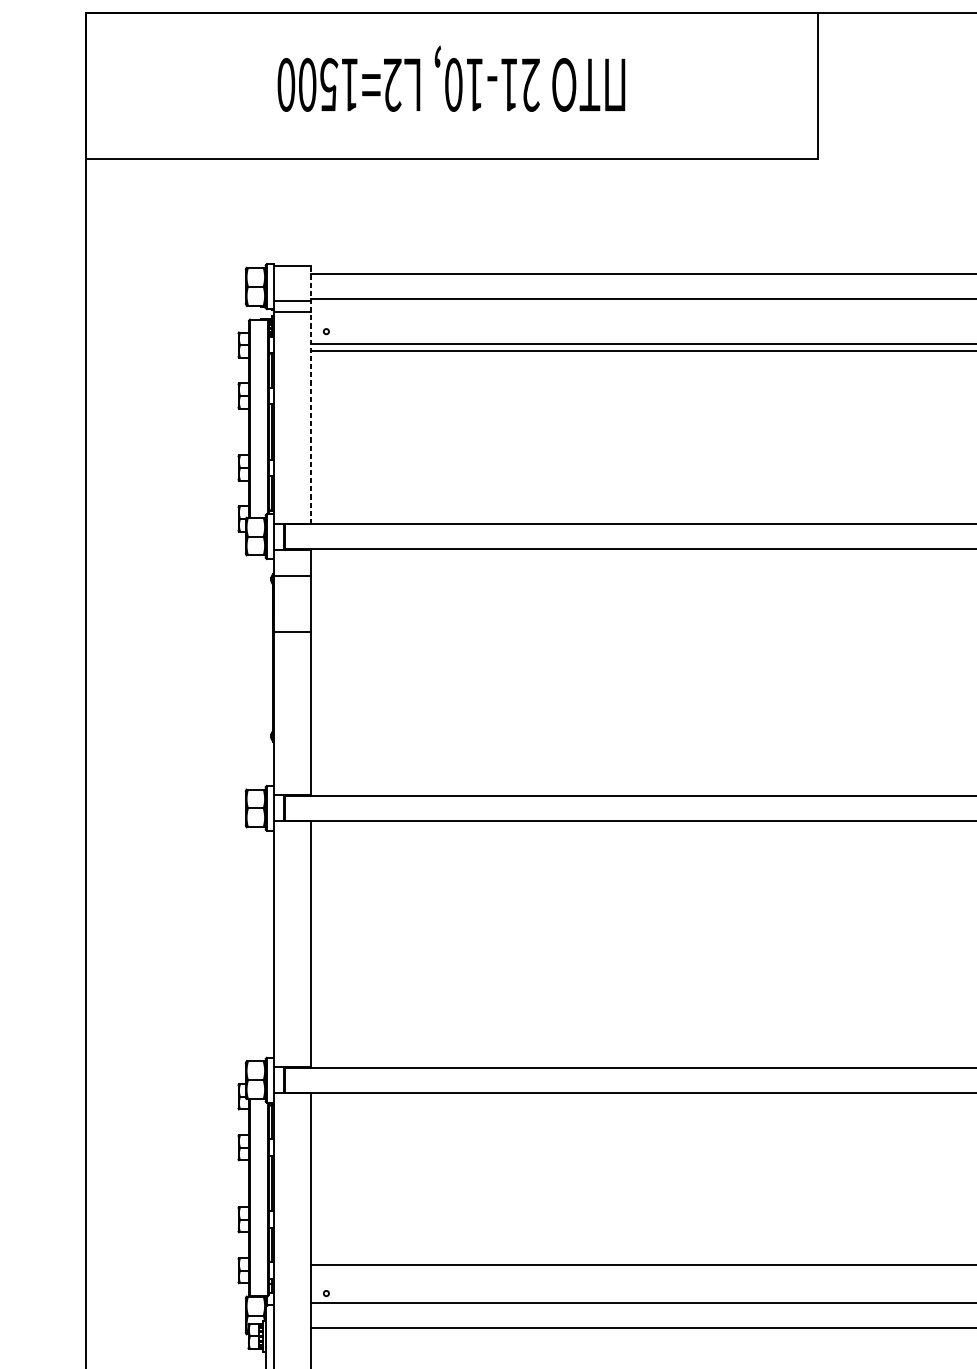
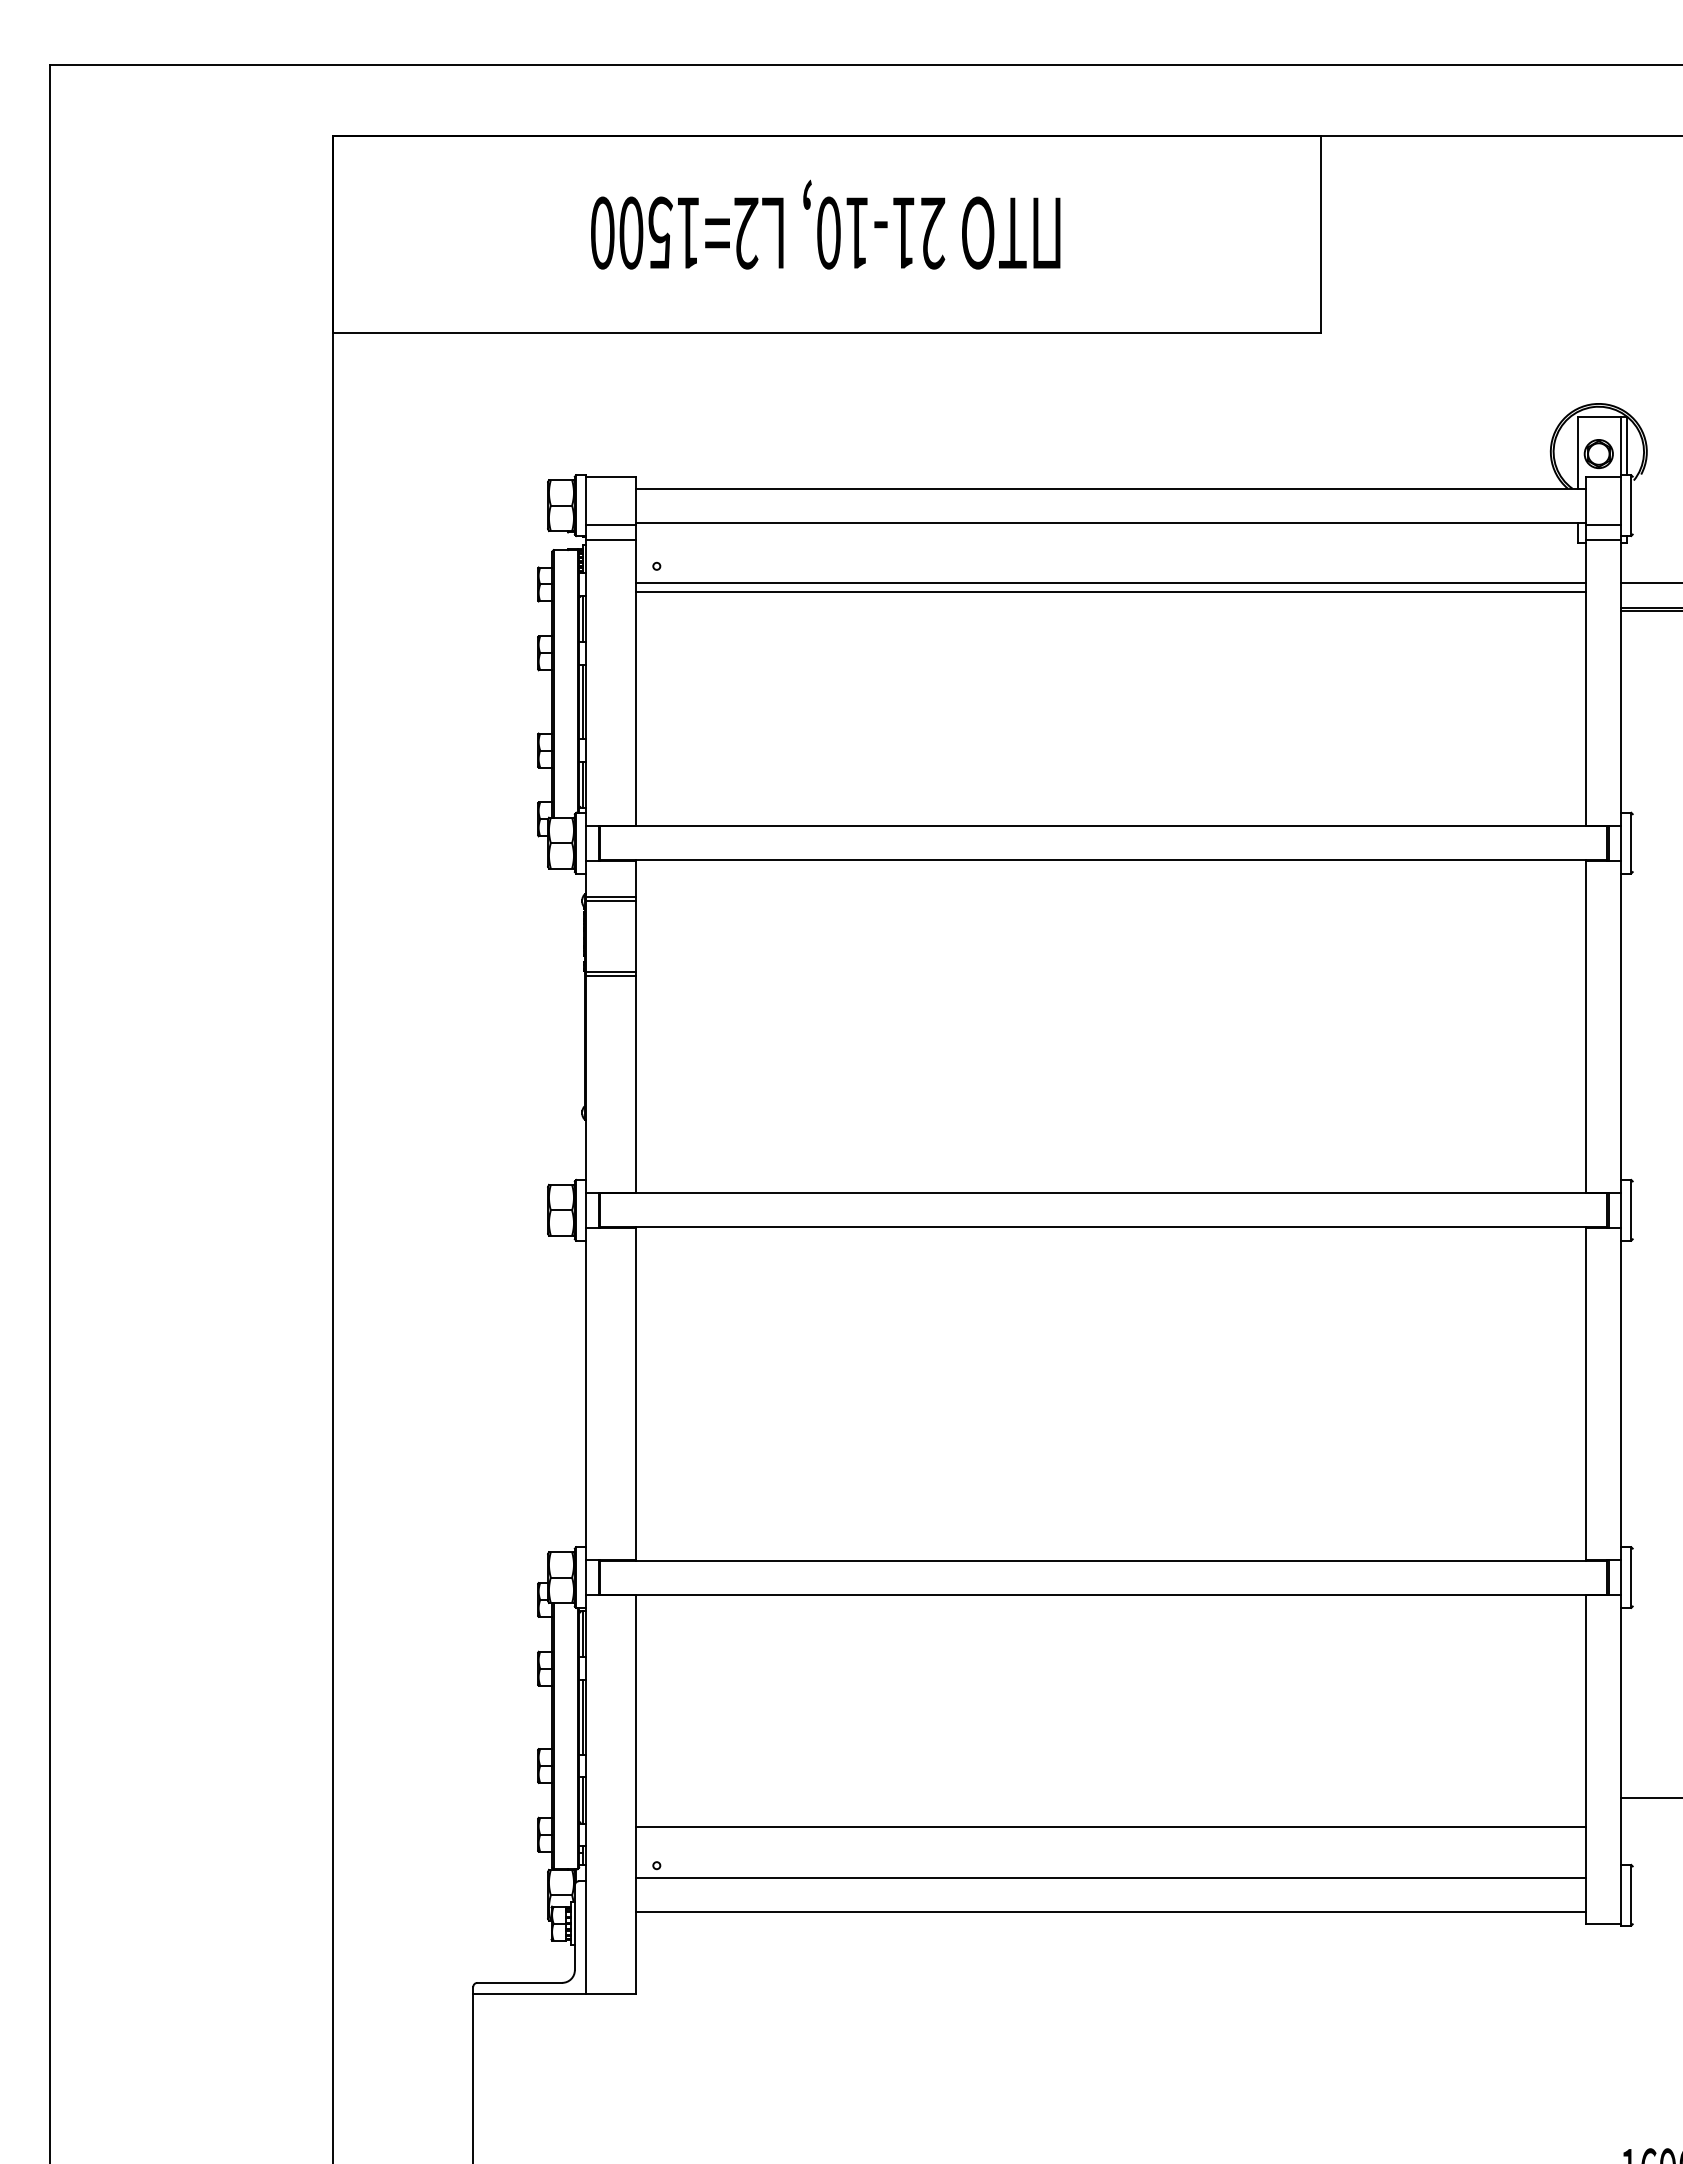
line: (310, 394) -> (635, 651), dashed -> solid
line: (292, 579) -> (610, 901), added
line: (292, 634) -> (610, 975), added

